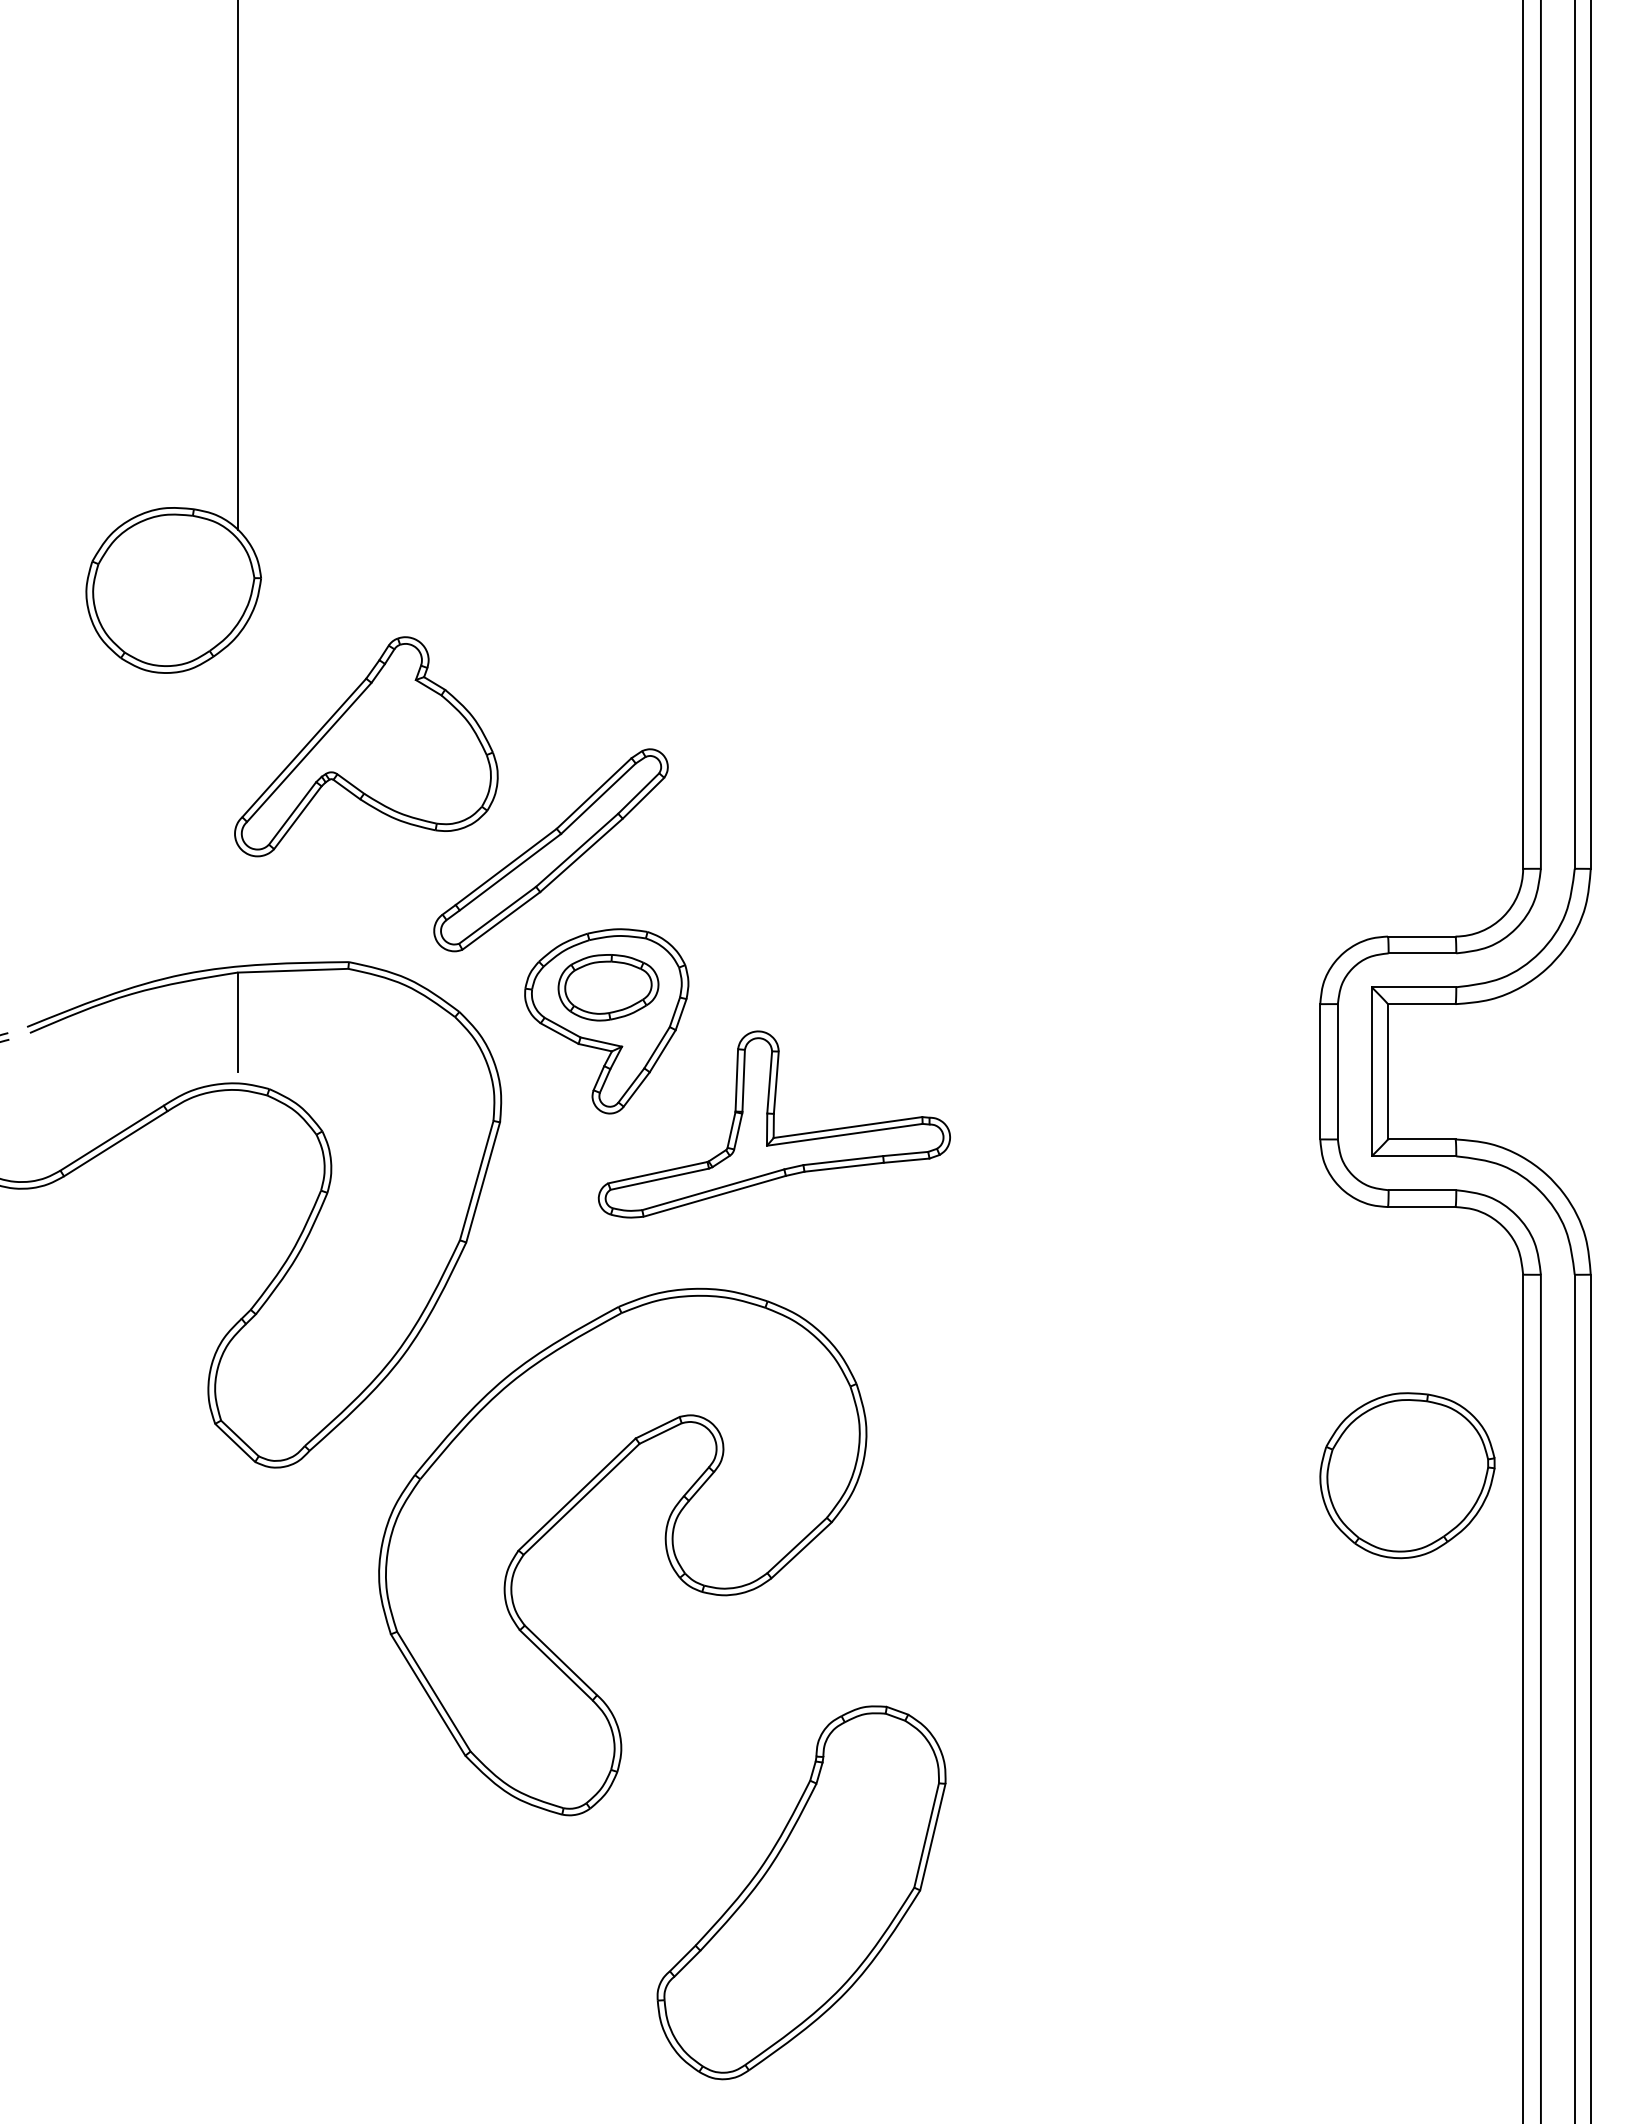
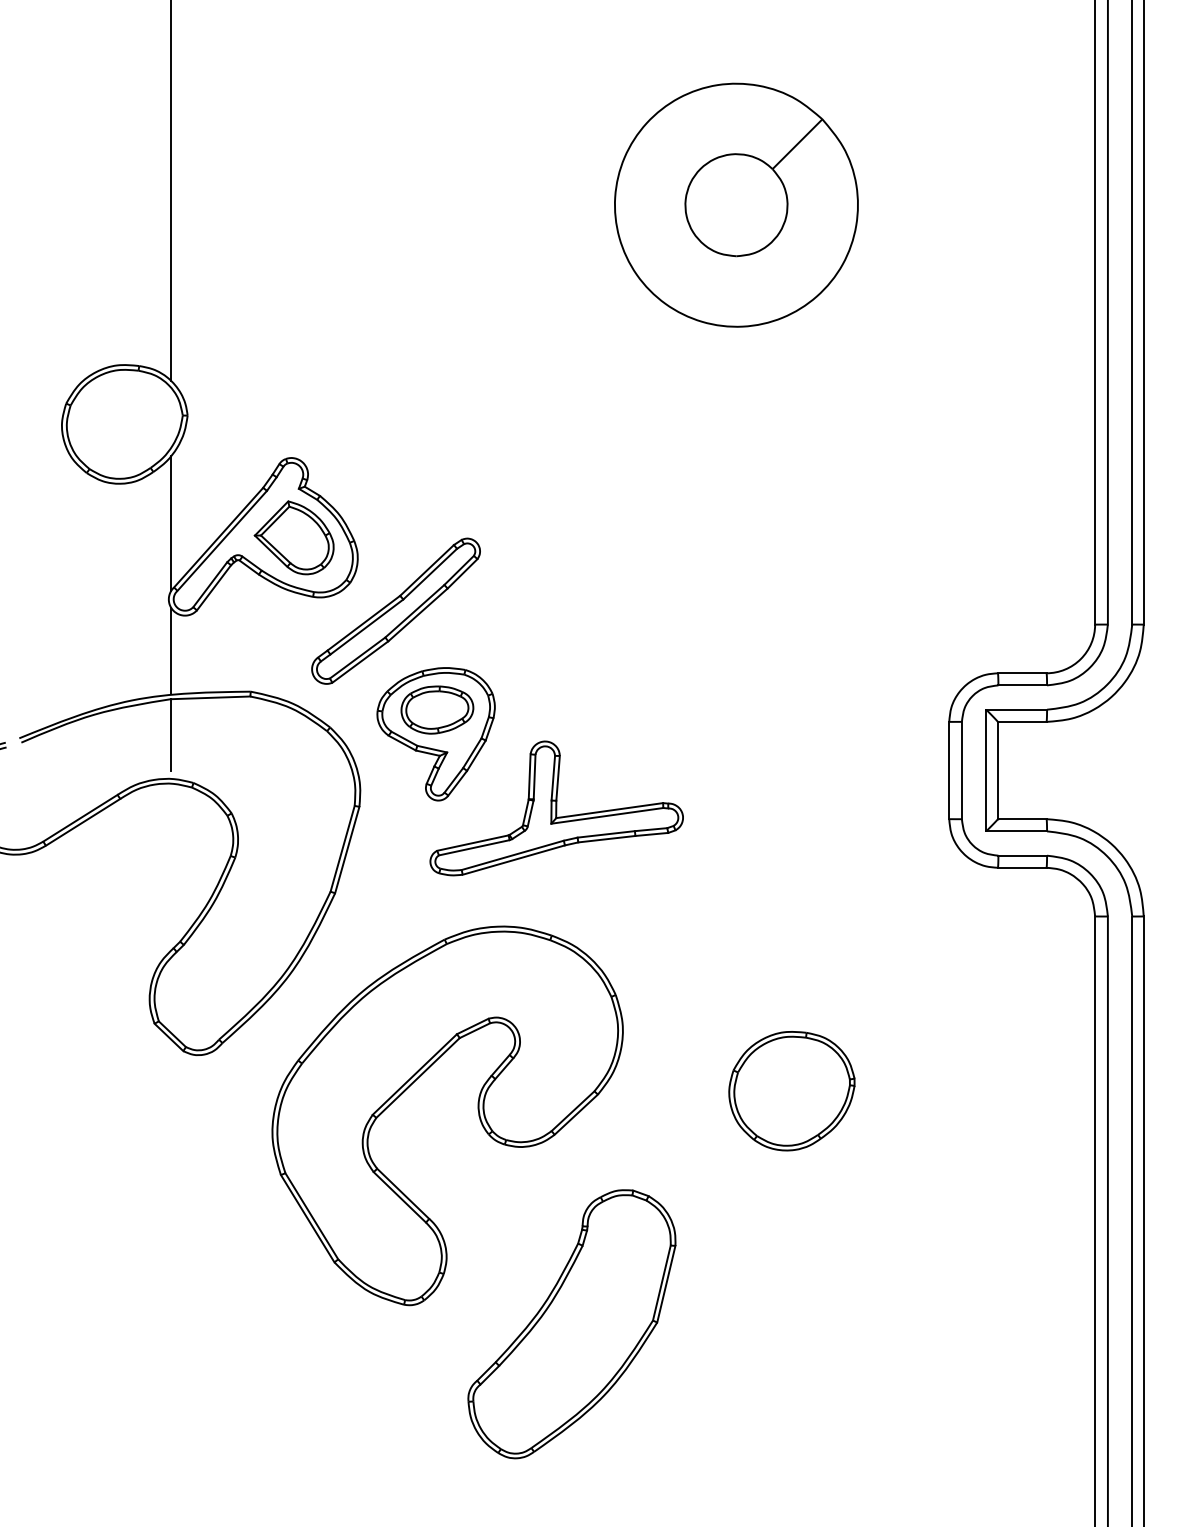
part: (1024, 285) -> (736, 205), added
line: (238, 728) -> (171, 523), added
part: (409, 747) -> (294, 537), added
line: (238, 905) -> (171, 650), added
part: (1407, 1475) -> (791, 1091), moved
part: (801, 1892) -> (571, 1324), moved

